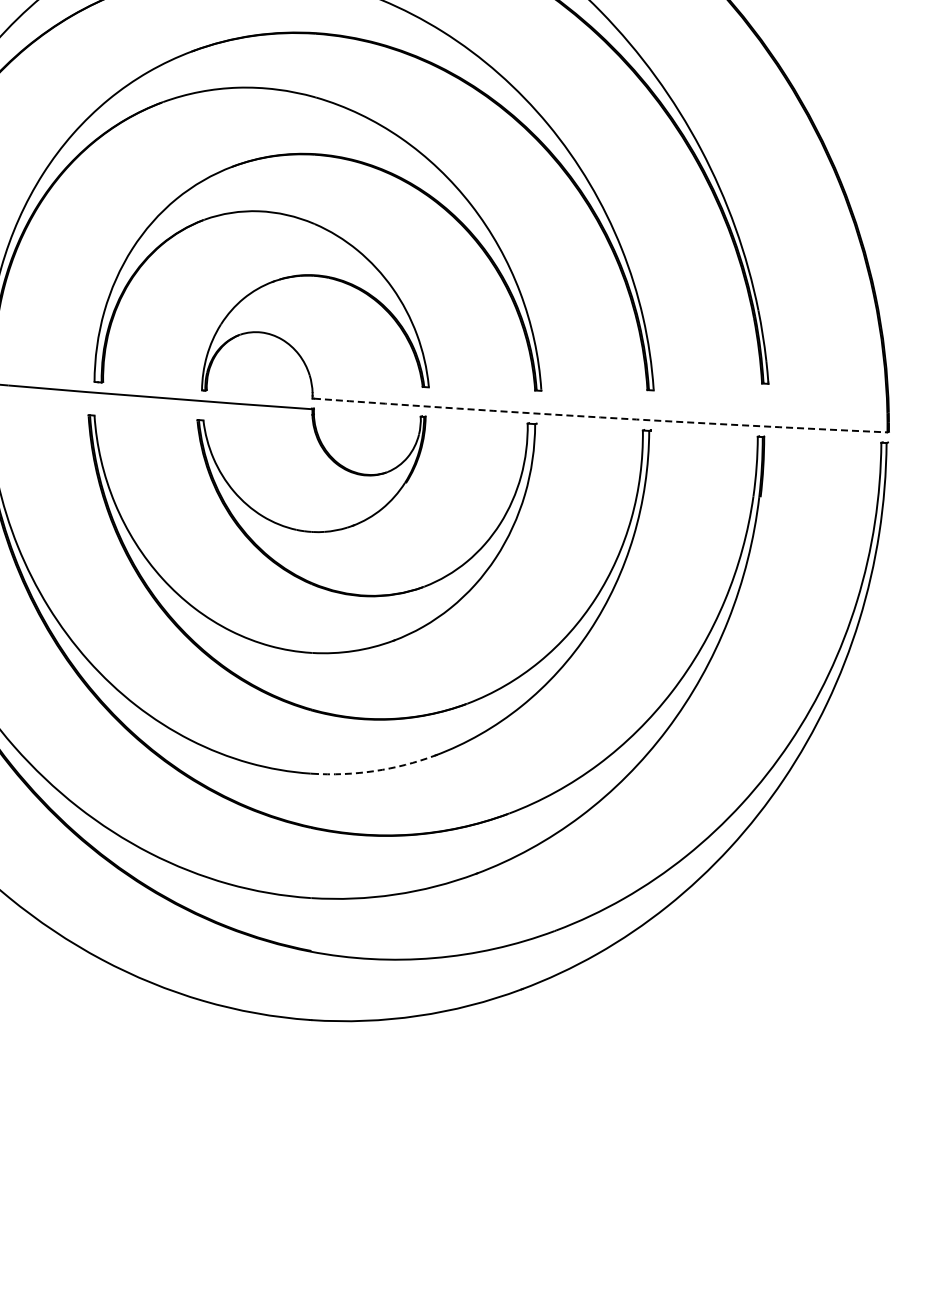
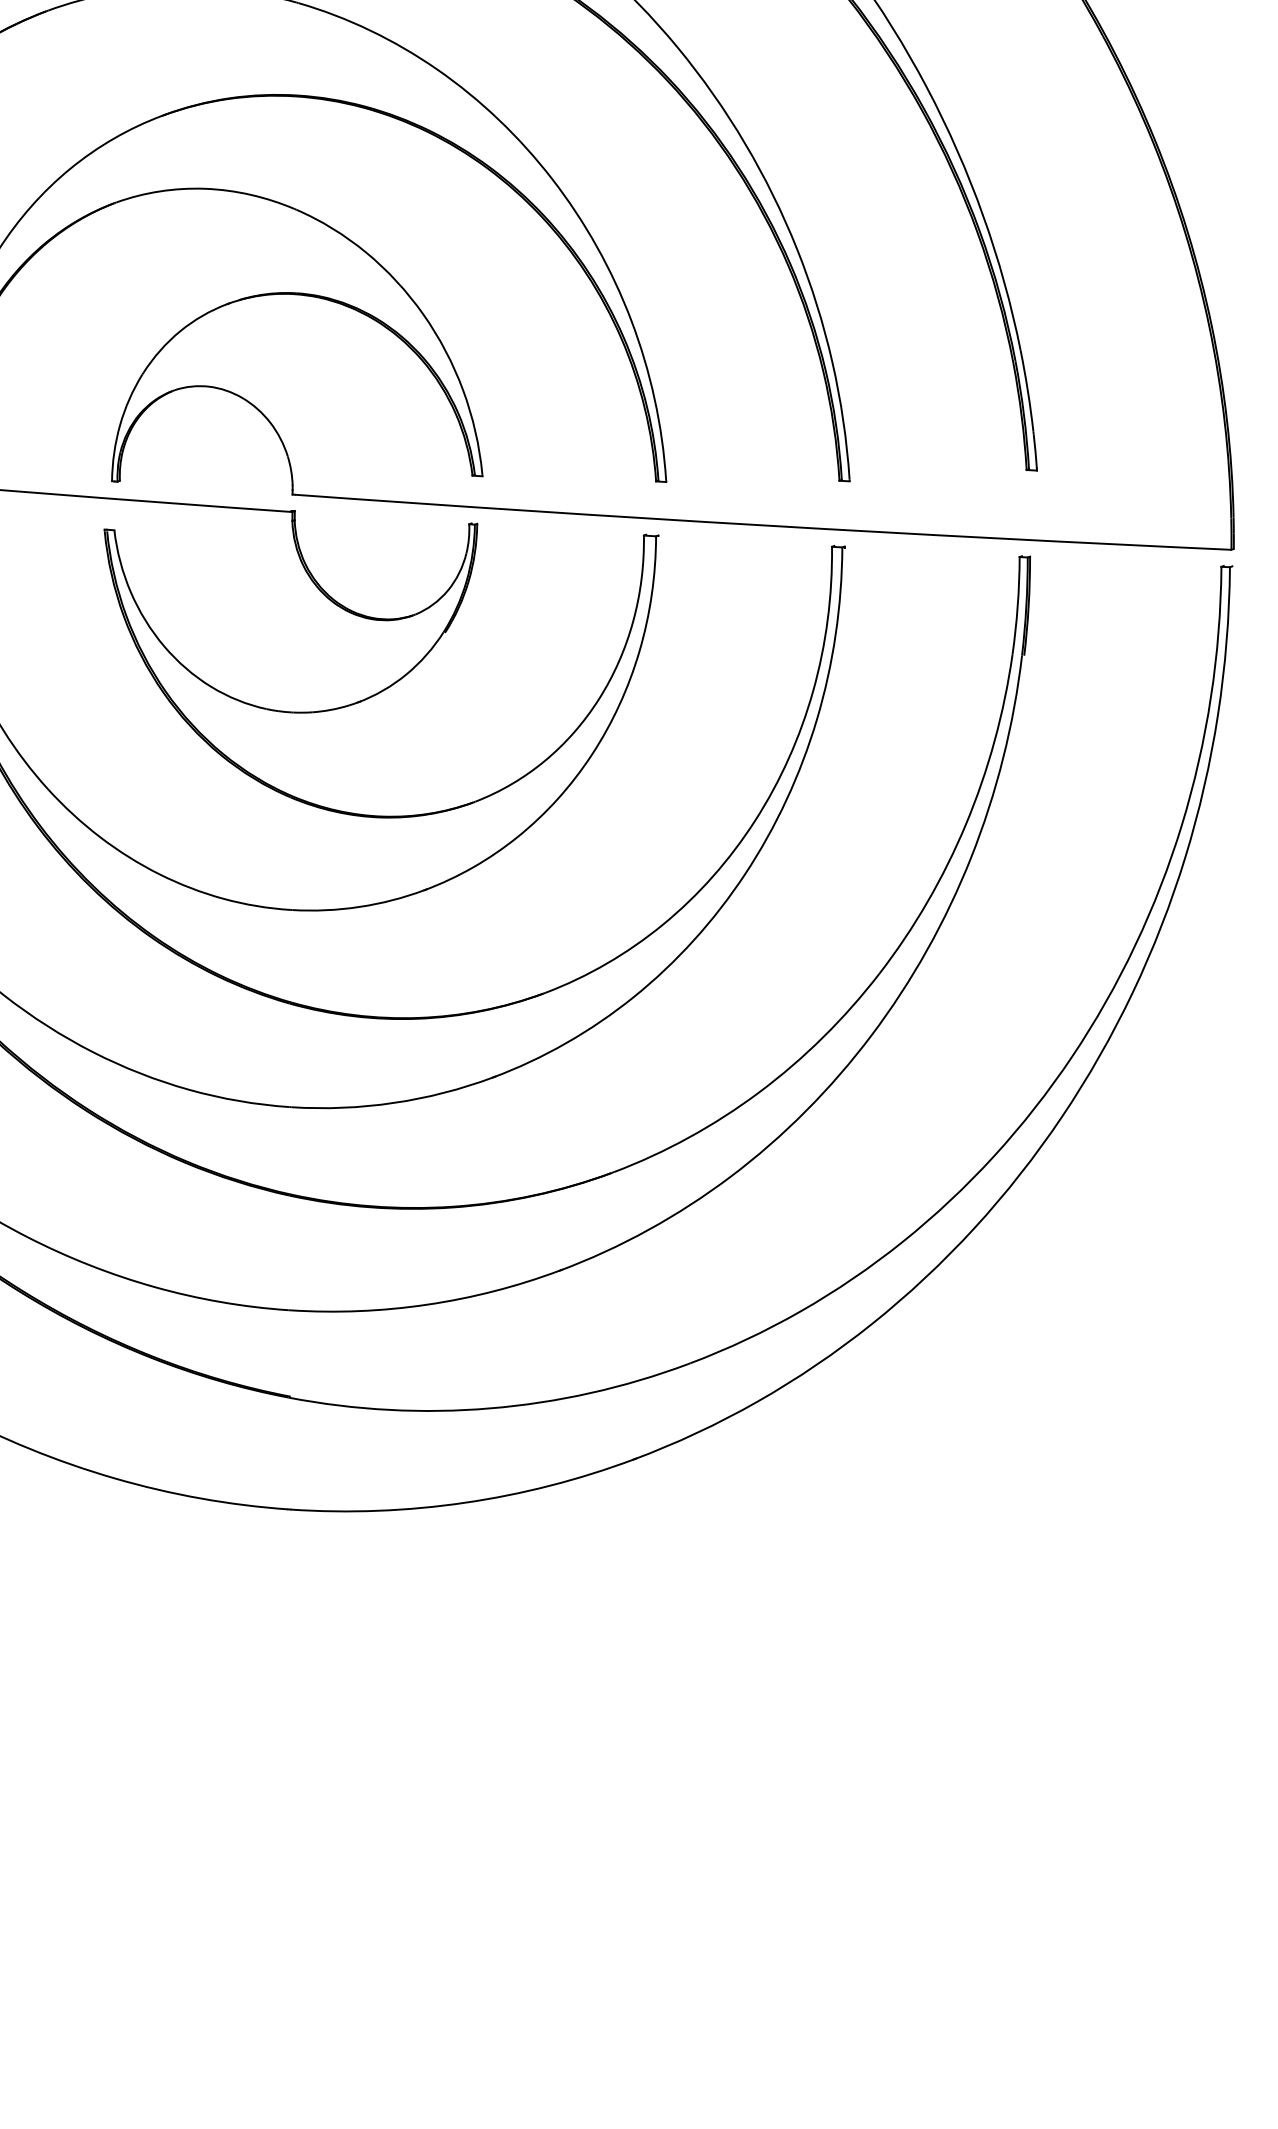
arc: (600, 417) -> (762, 525), dashed -> solid
arc: (374, 771) -> (393, 1103), dashed -> solid

